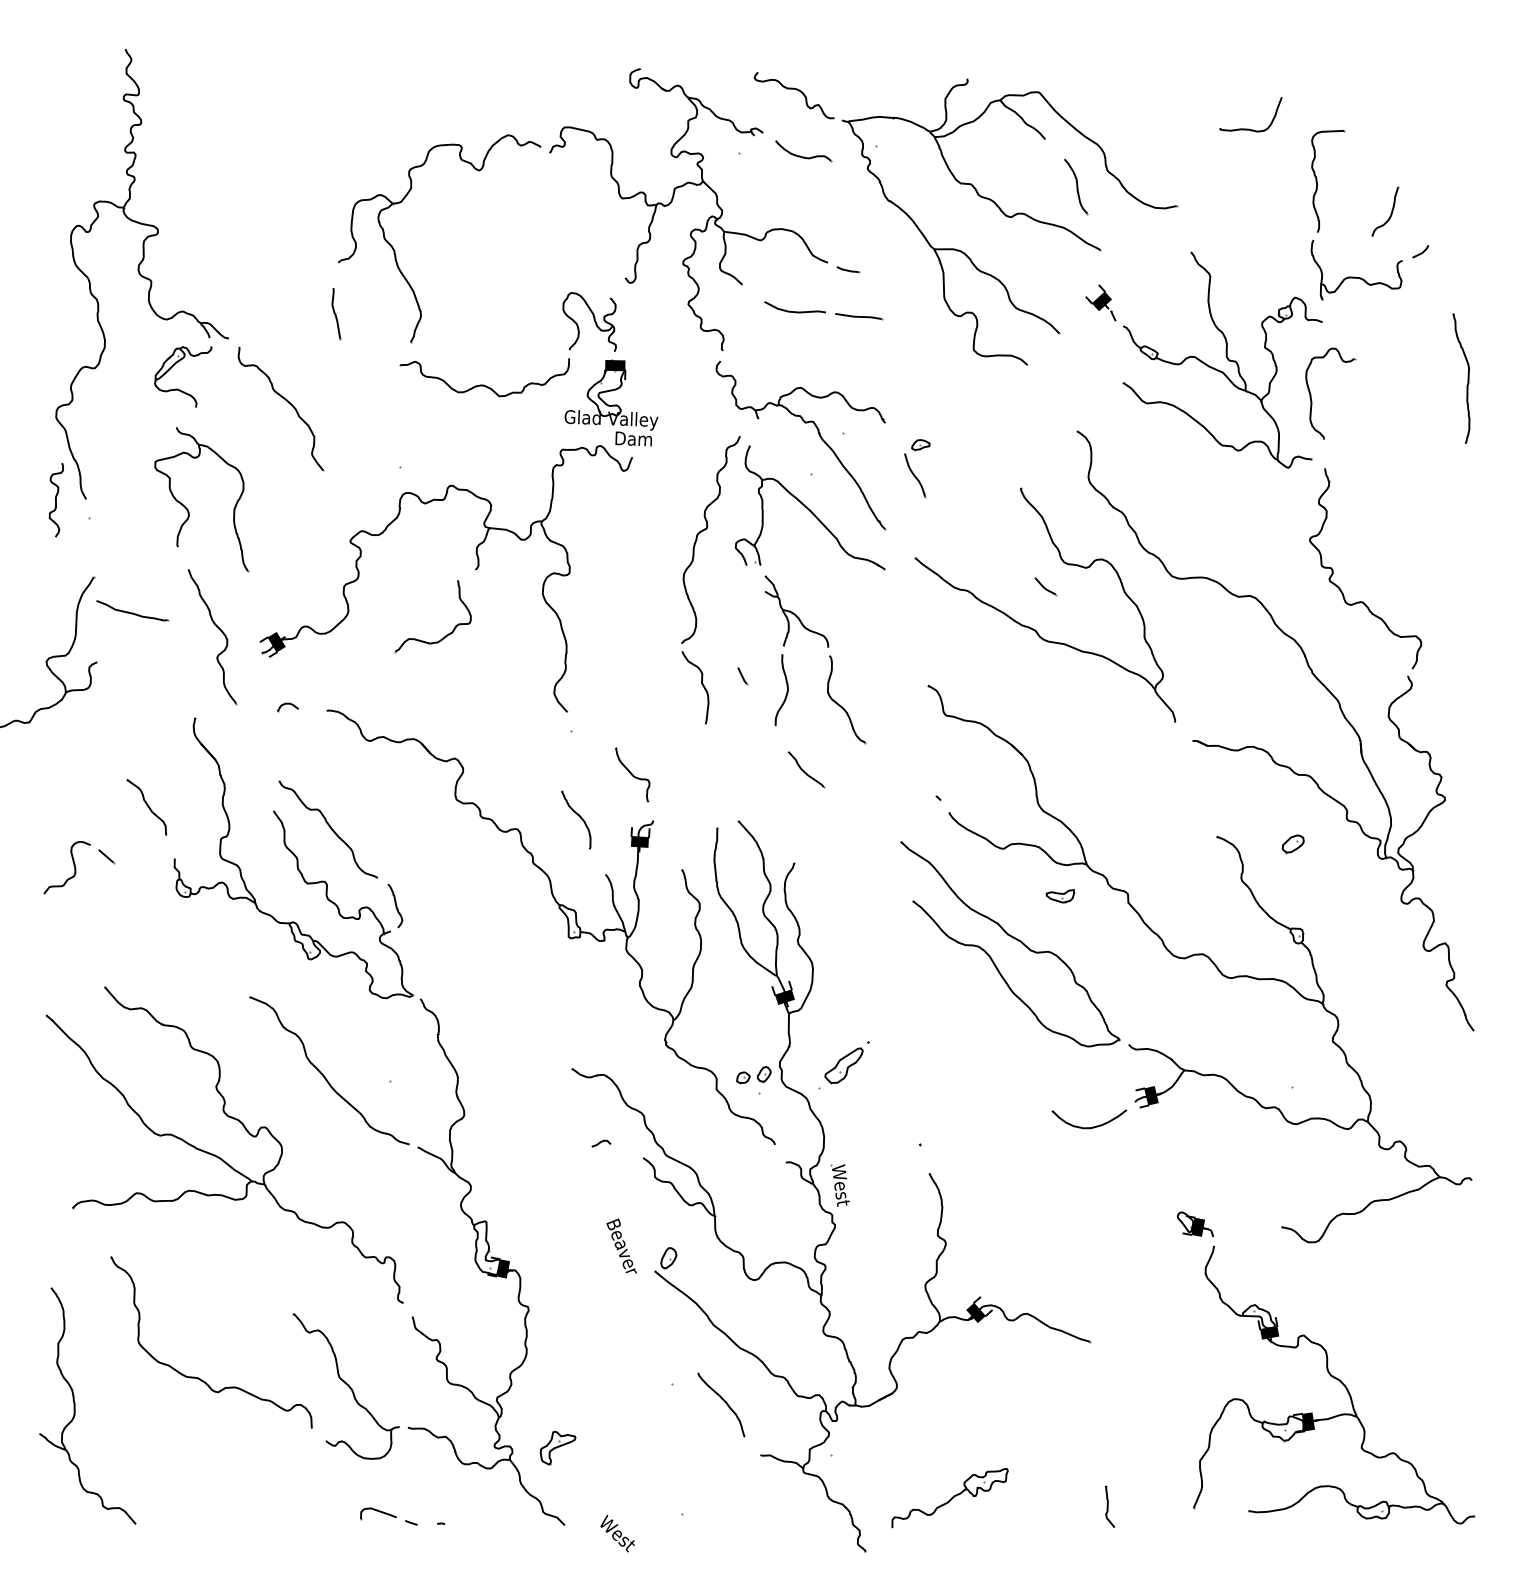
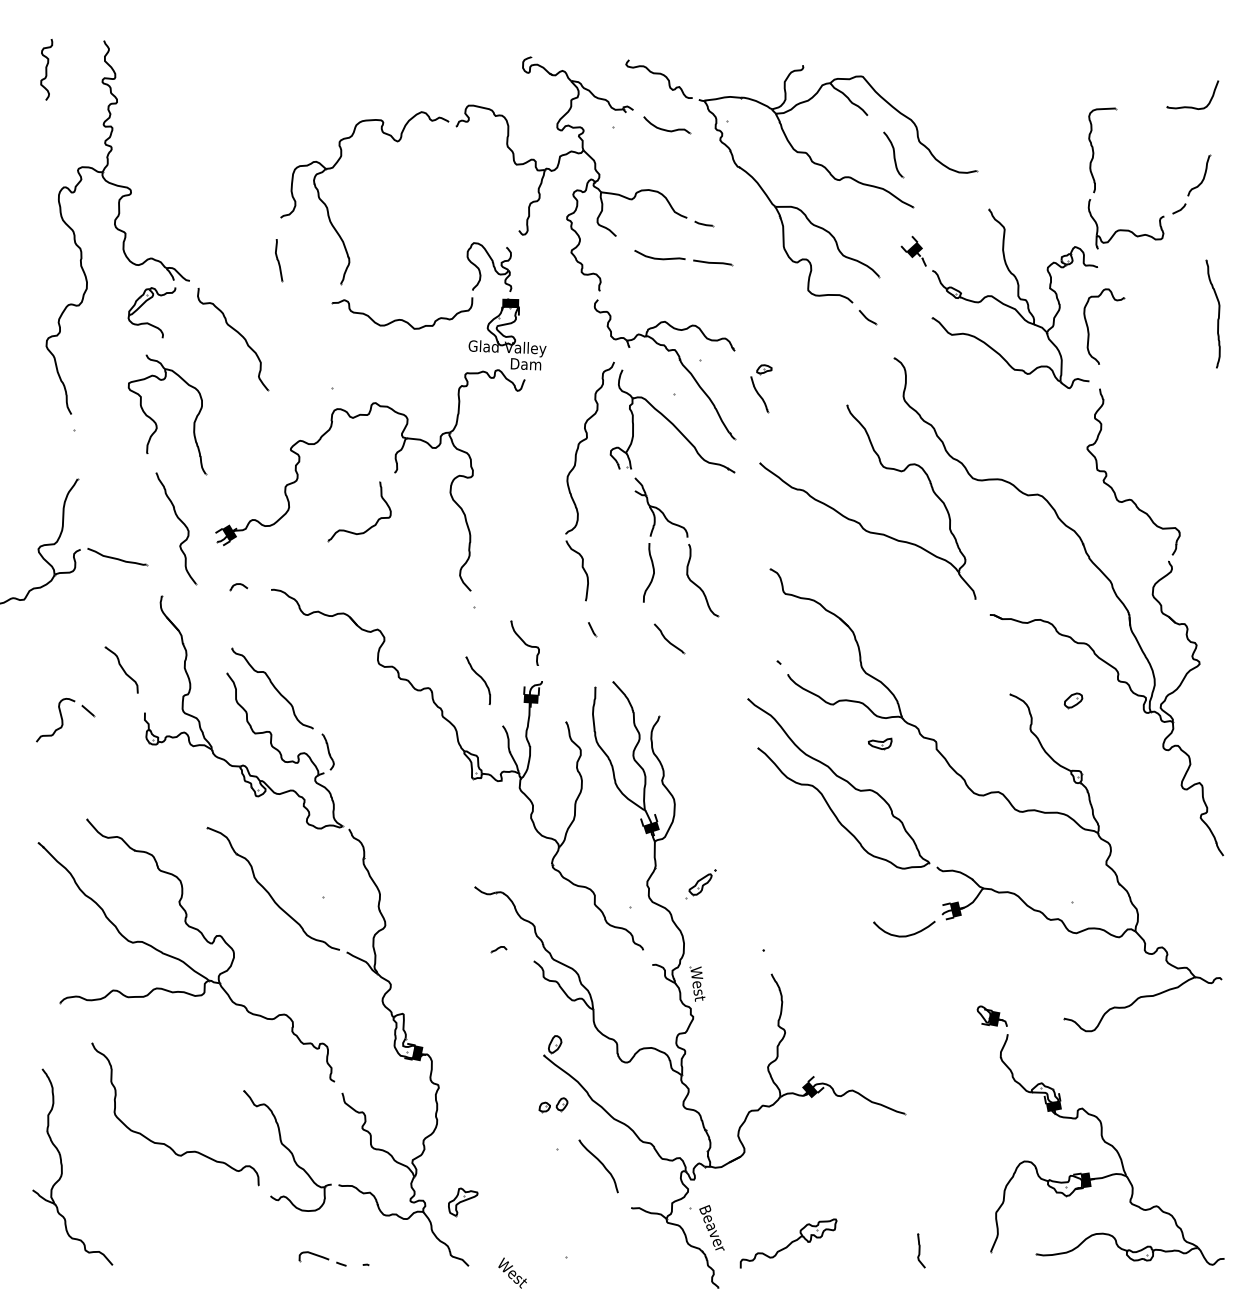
part: (1249, 128) -> (1191, 106), moved
part: (1385, 211) -> (1199, 175), moved
curve: (55, 500) -> (45, 70), moved
part: (1045, 586) -> (867, 317), moved
part: (132, 610) -> (117, 556), moved
line: (742, 676) -> (592, 629), moved
part: (843, 1065) -> (700, 884), size x0.71
part: (753, 1075) -> (553, 1105), moved
text: (621, 1245) -> (711, 1227), moved

